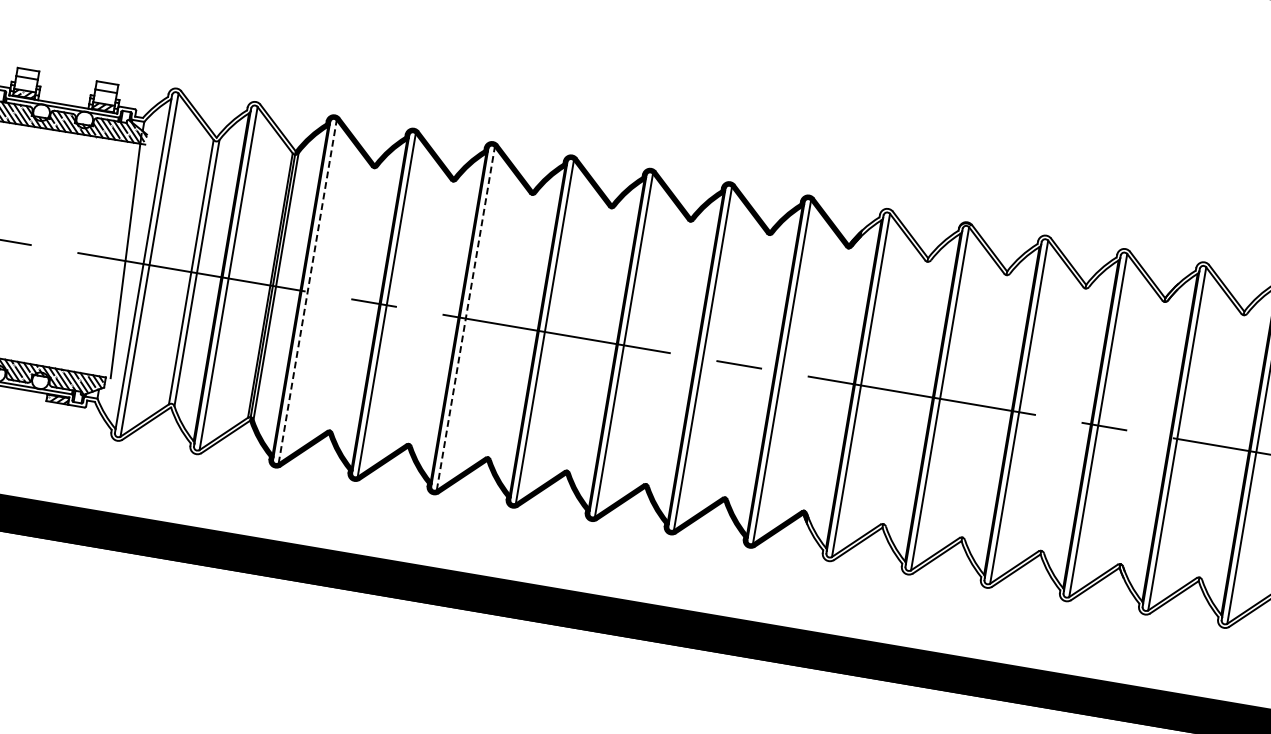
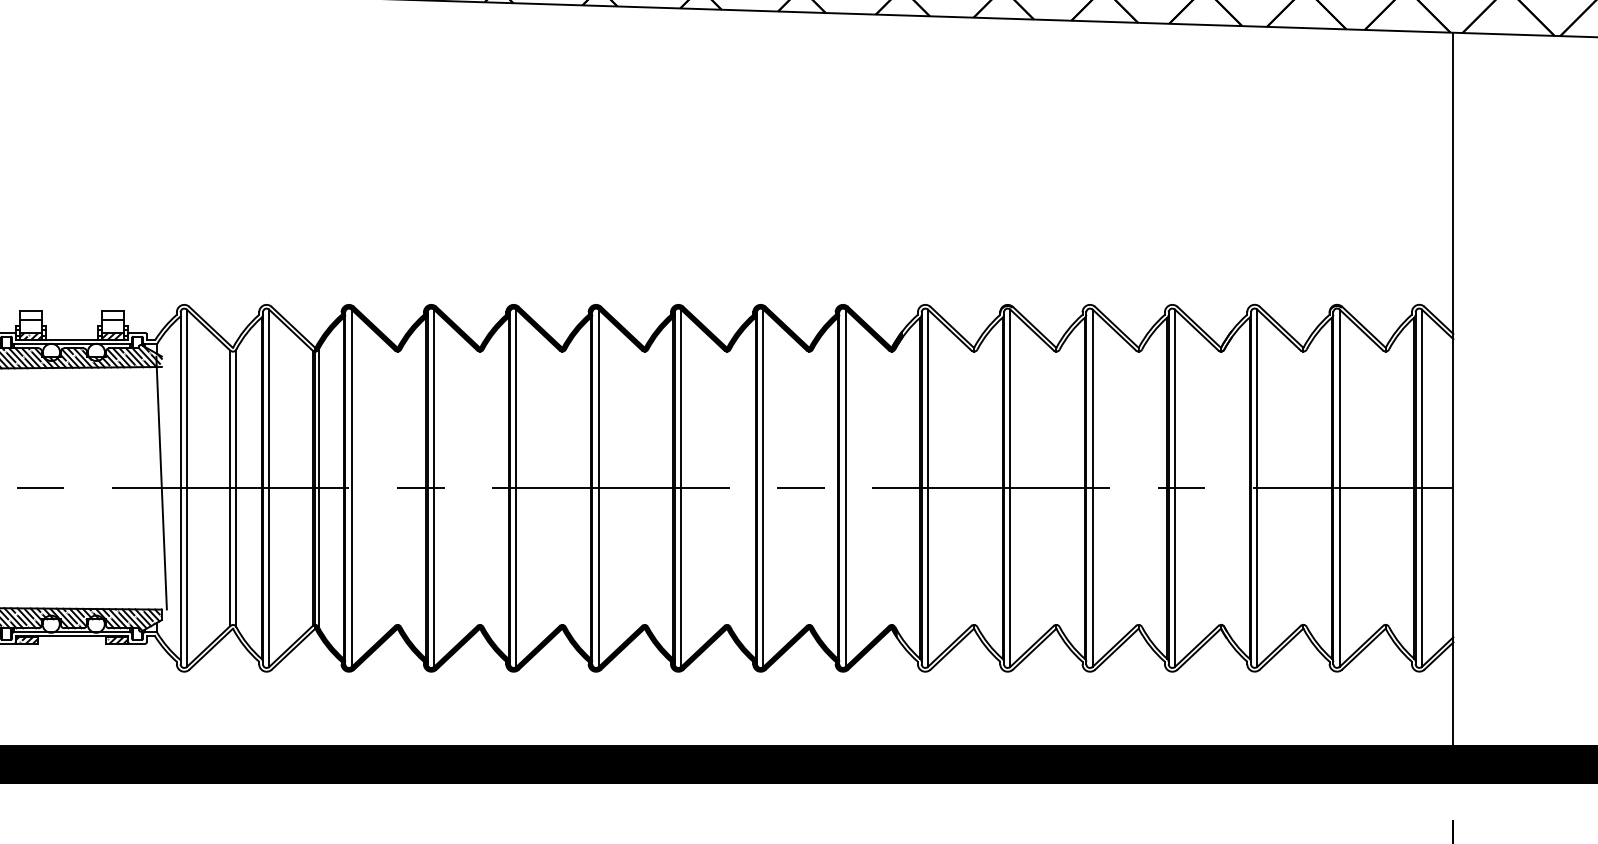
line: (307, 292) -> (351, 488), dashed -> solid
line: (465, 318) -> (516, 488), dashed -> solid

